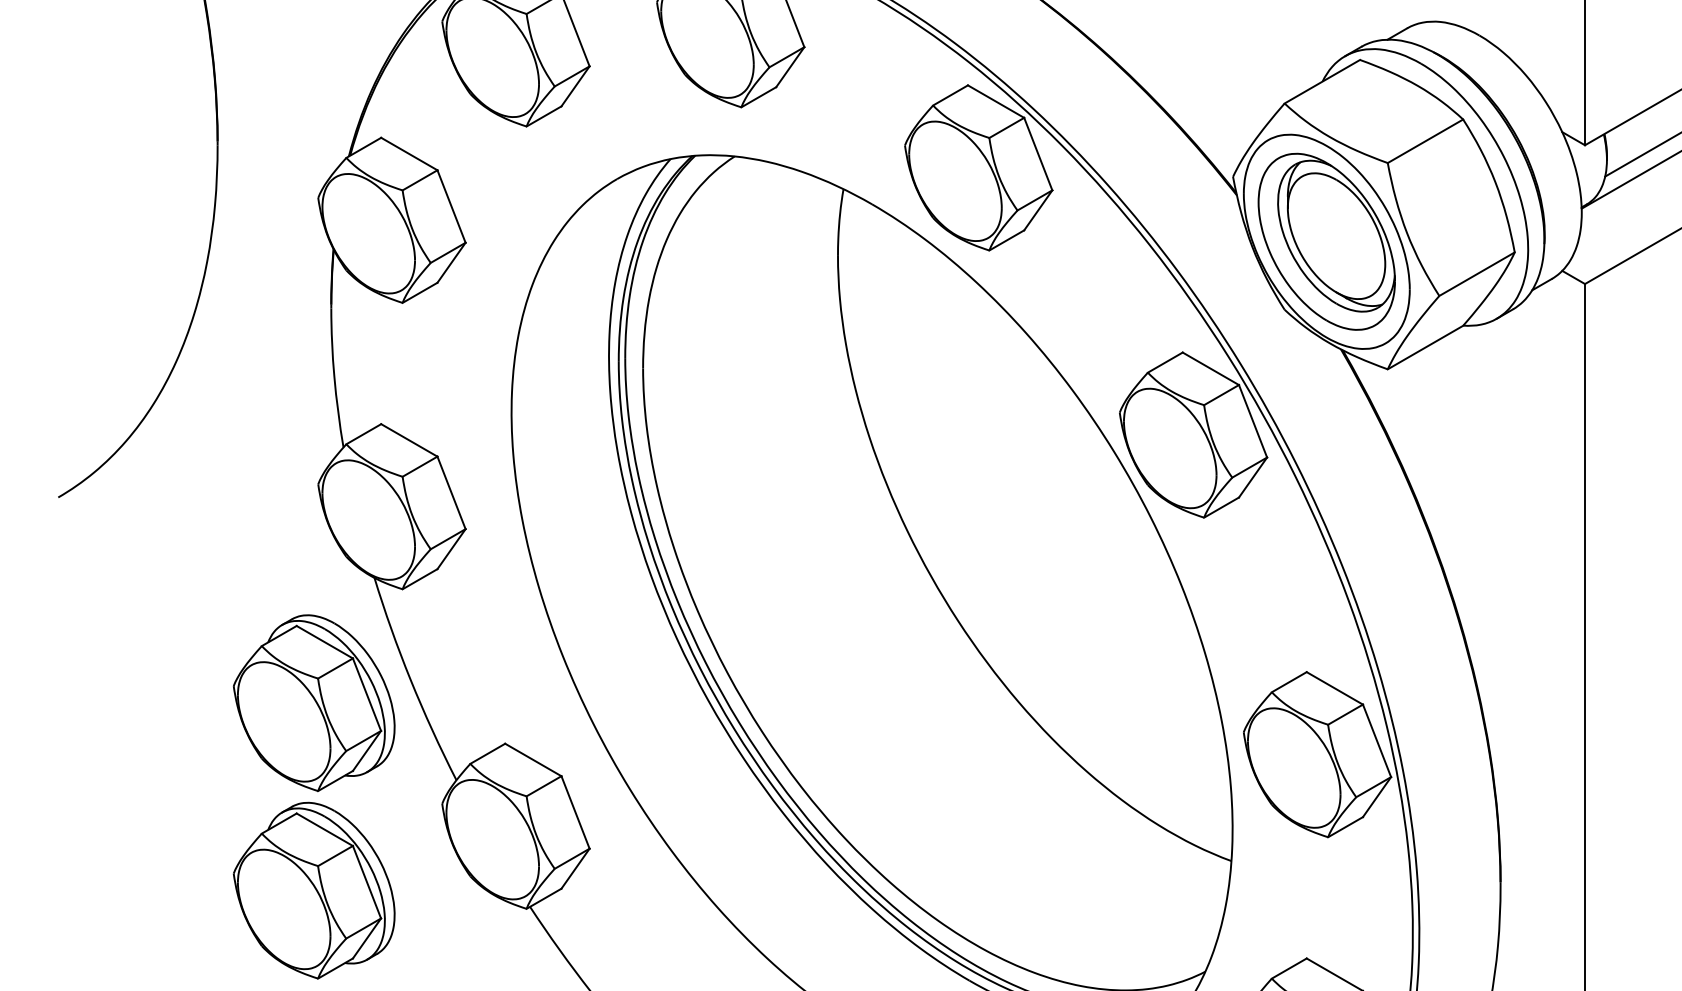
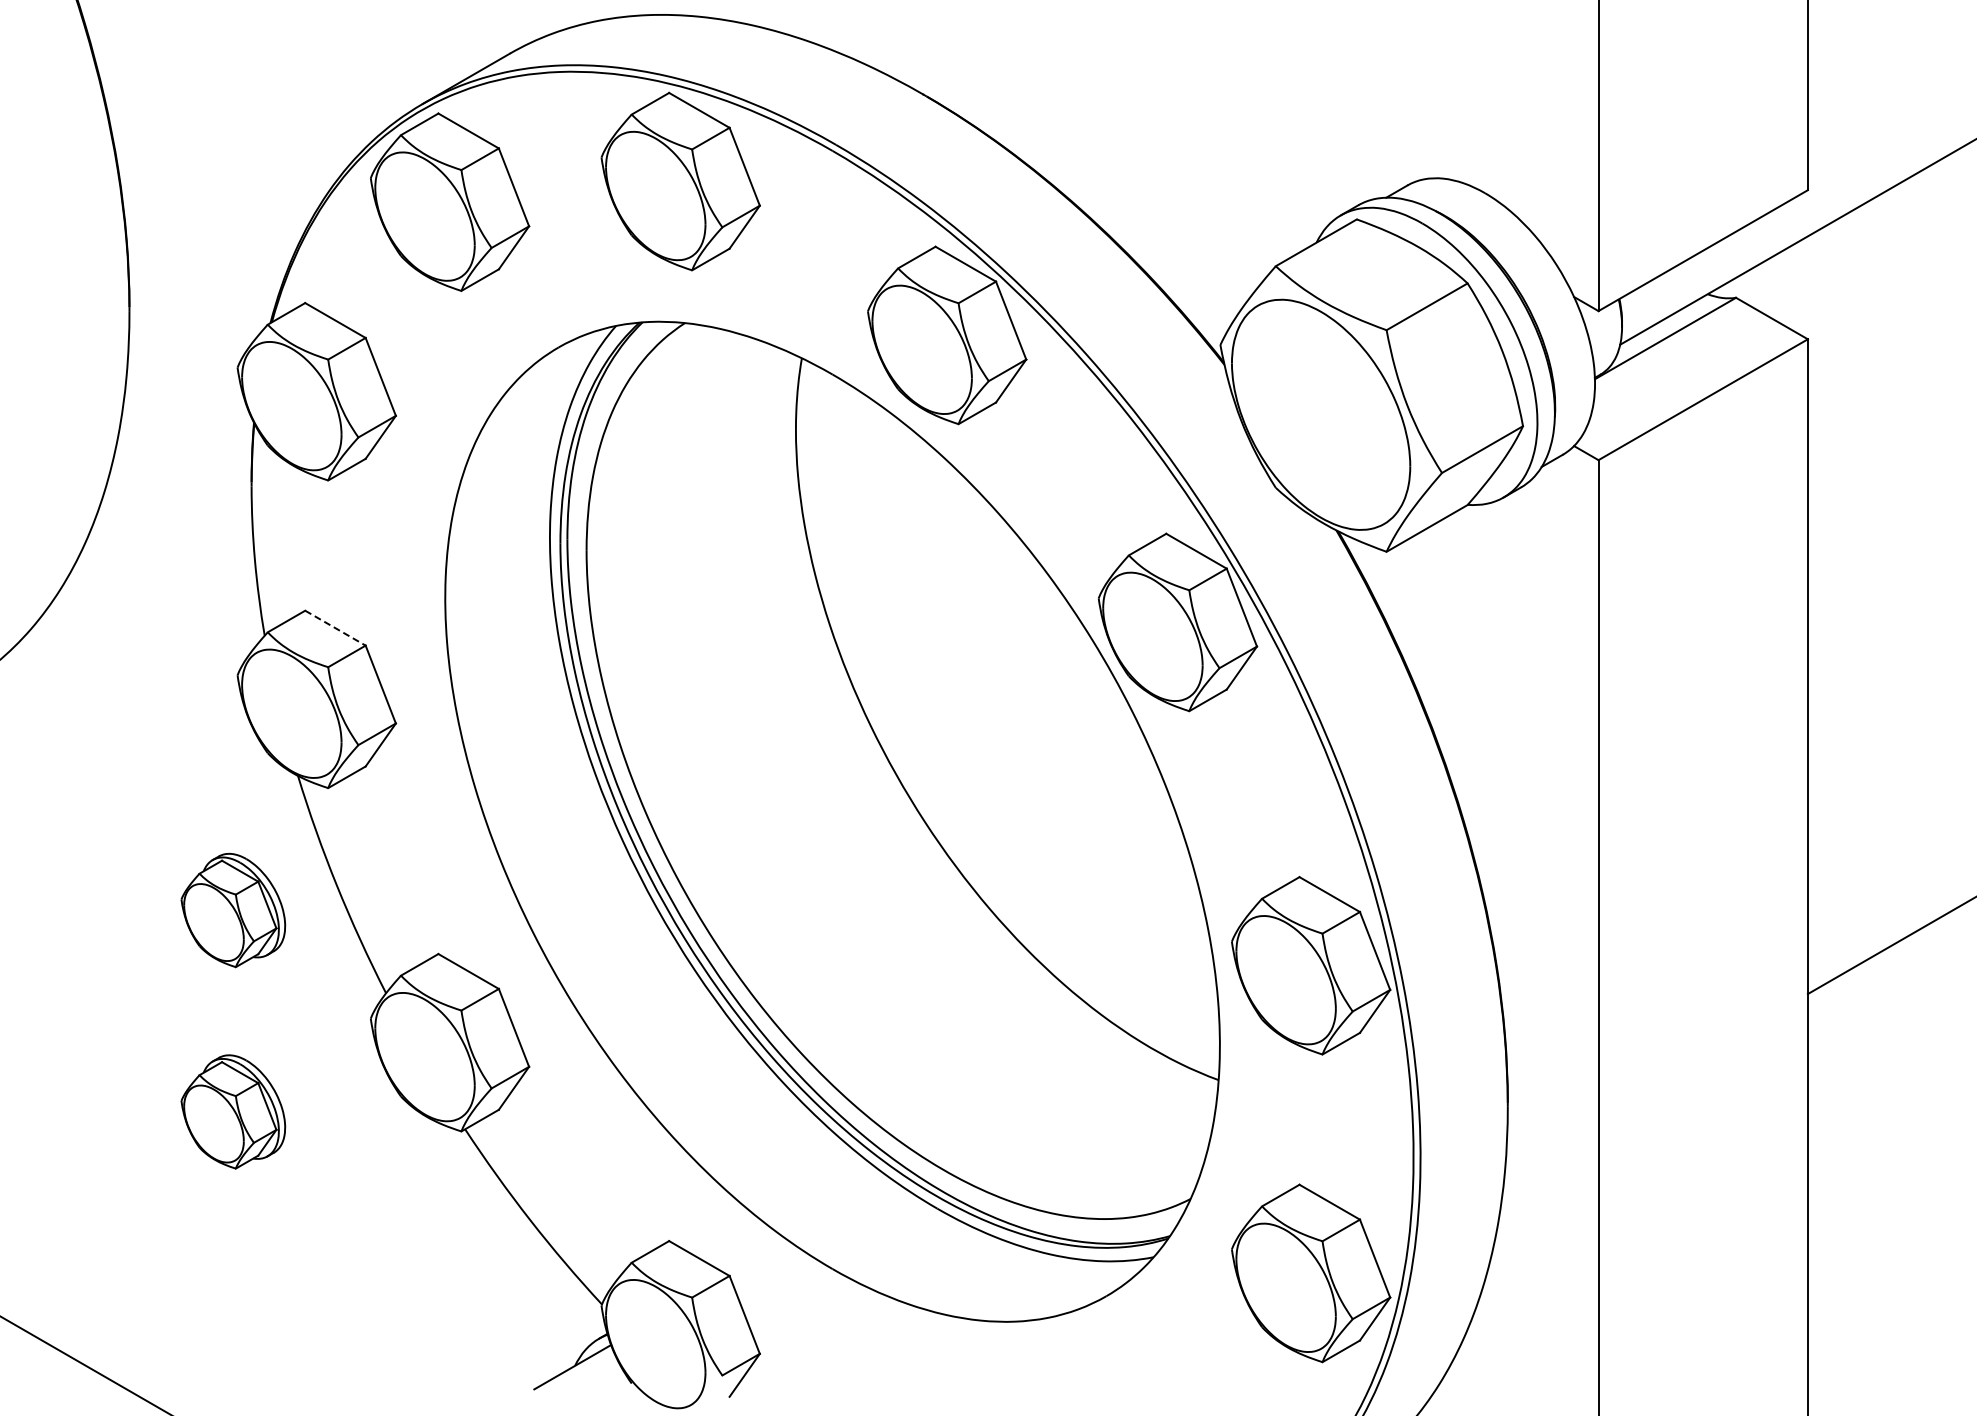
part: (1327, 241) -> (1321, 414), removed
line: (409, 440) -> (335, 628), solid -> dashed
part: (314, 703) -> (233, 910), size x0.6
part: (314, 890) -> (233, 1111), size x0.6

